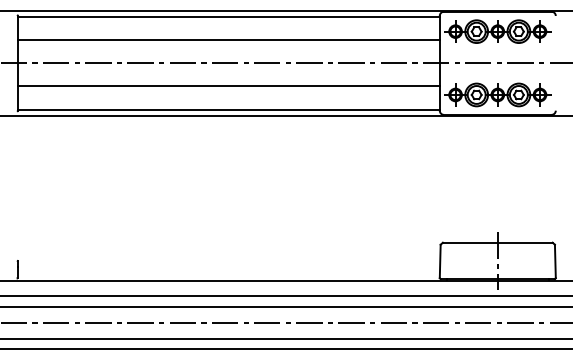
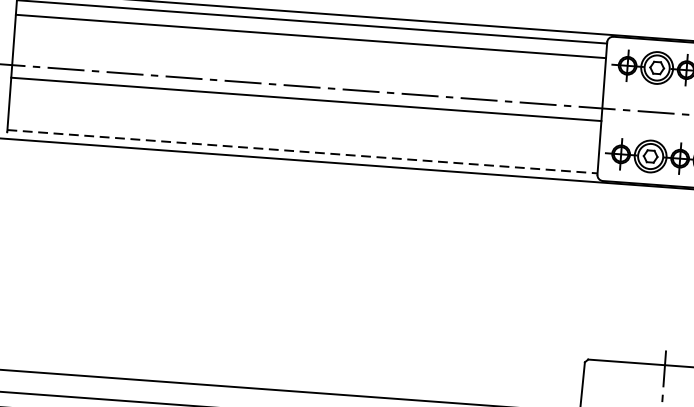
line: (228, 40) -> (310, 36), moved
line: (228, 86) -> (305, 99), moved
line: (229, 109) -> (303, 151), solid -> dashed

